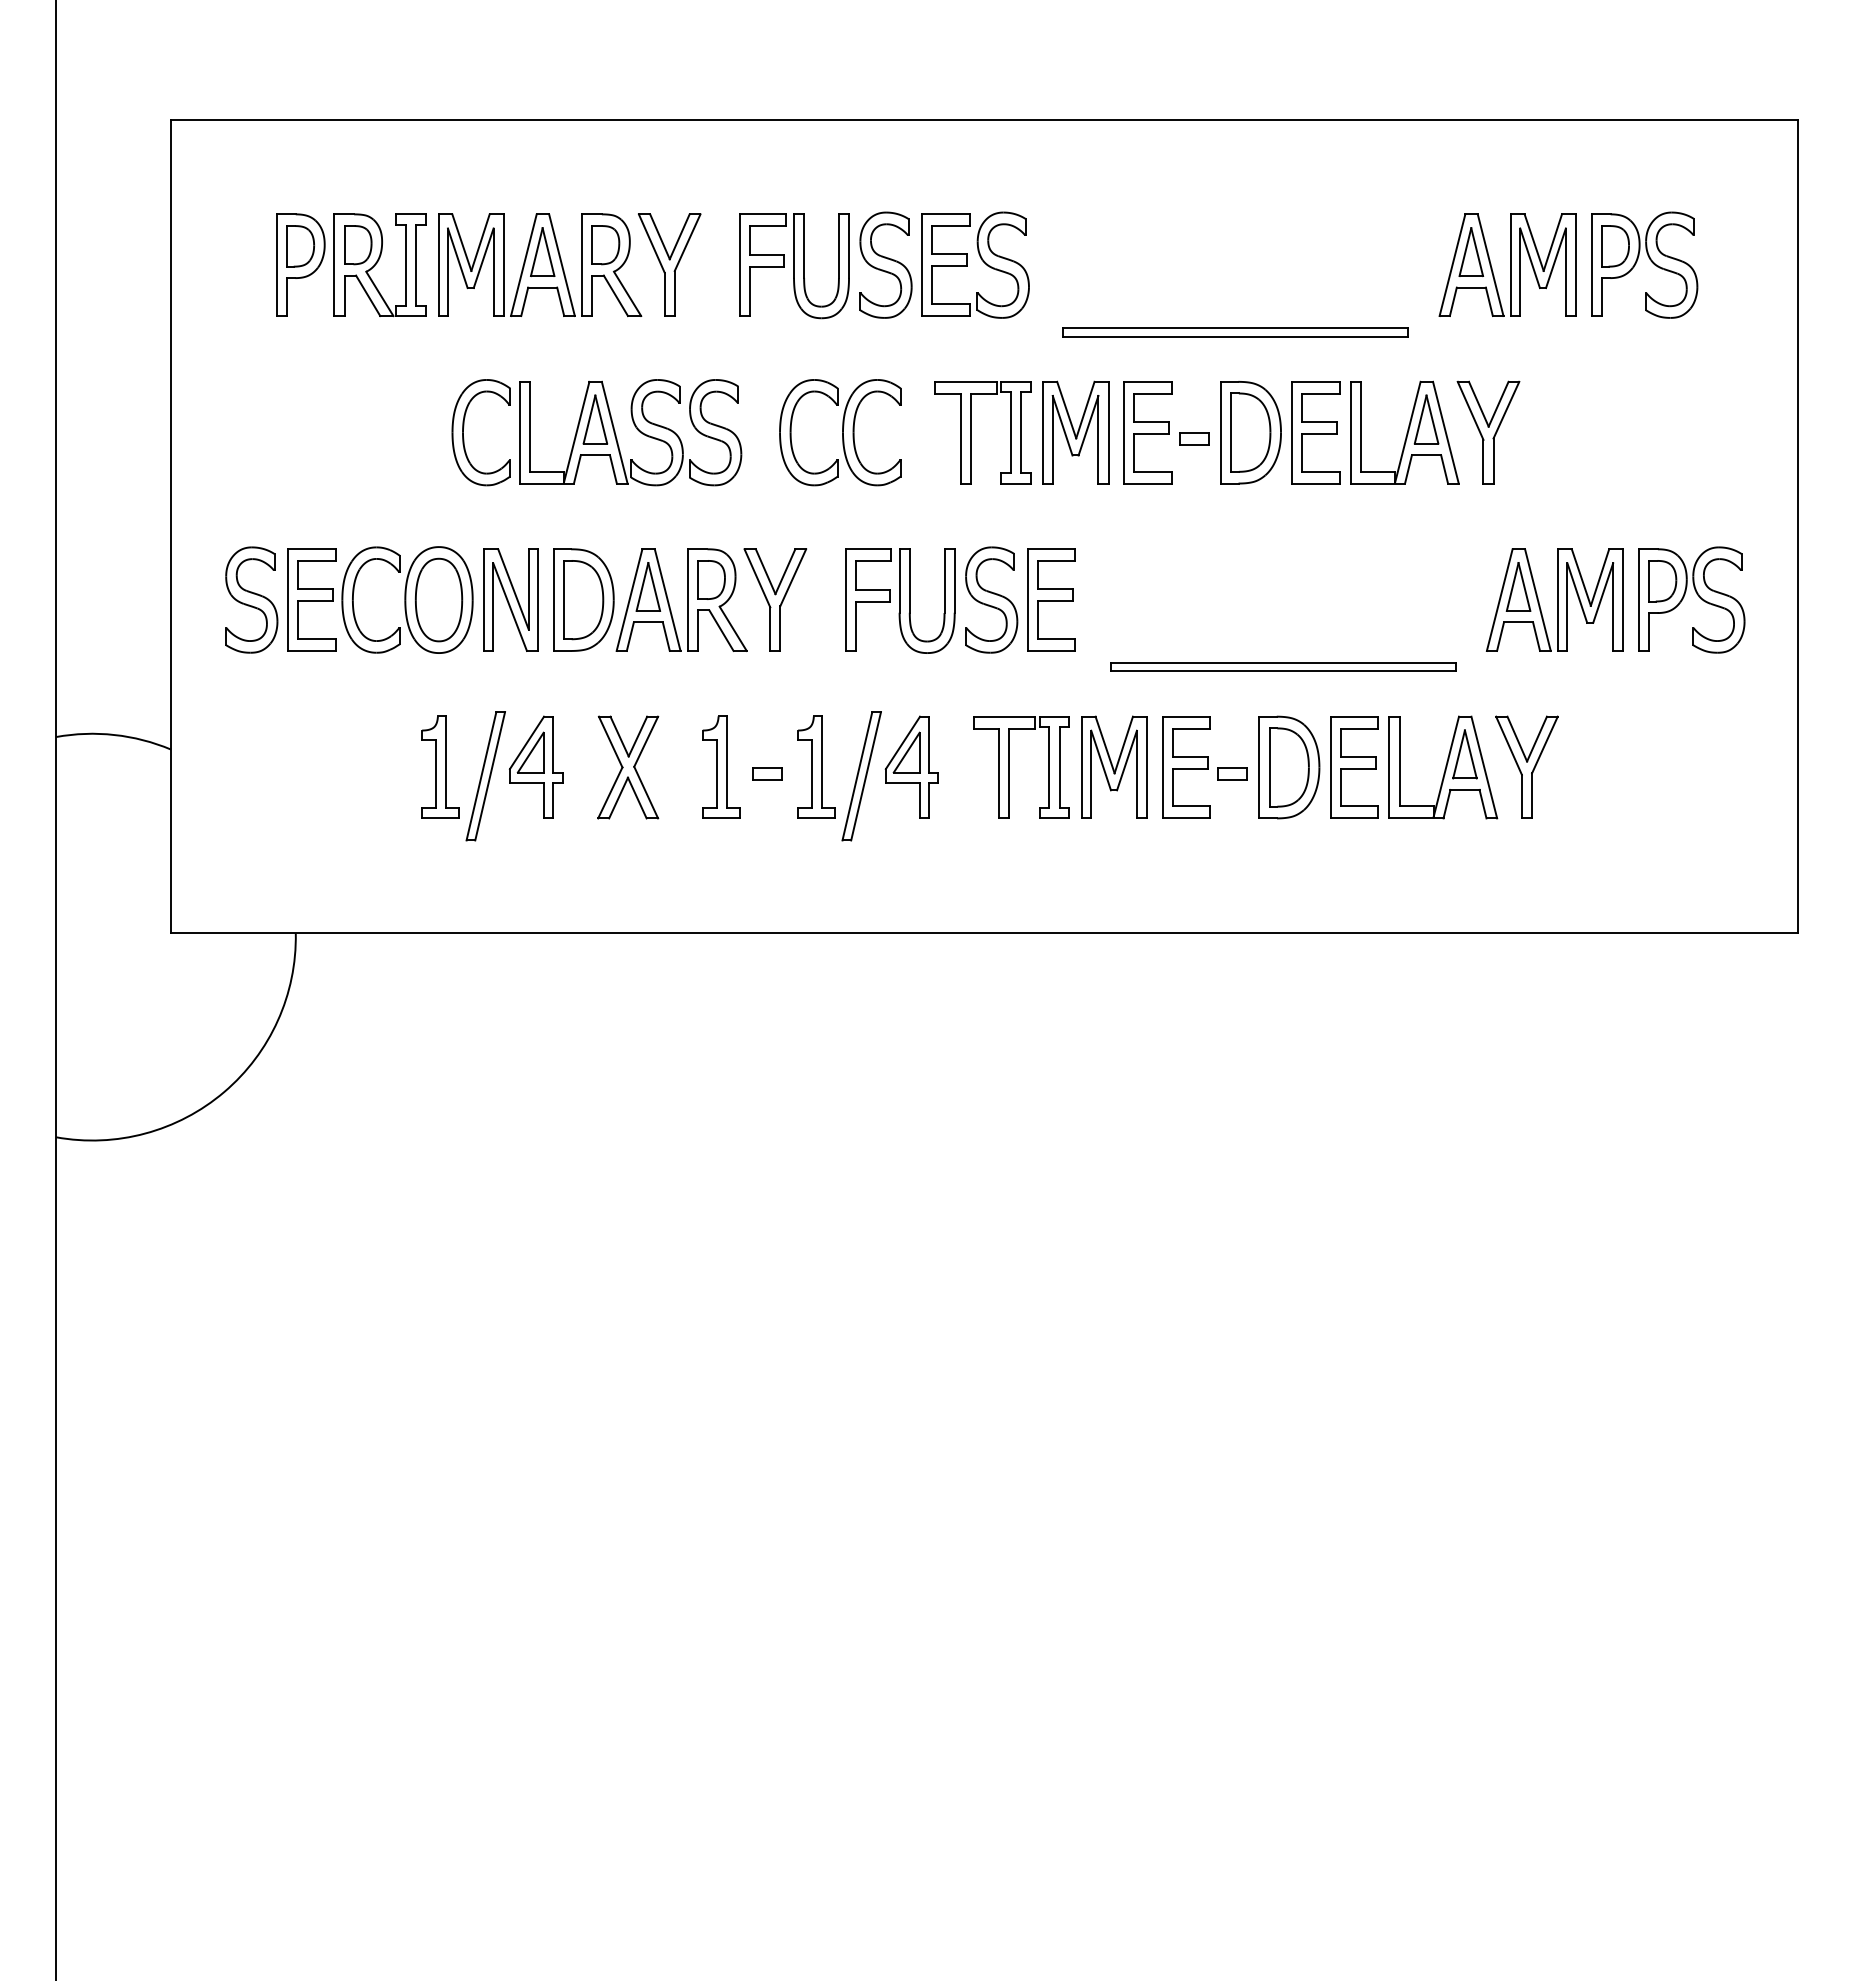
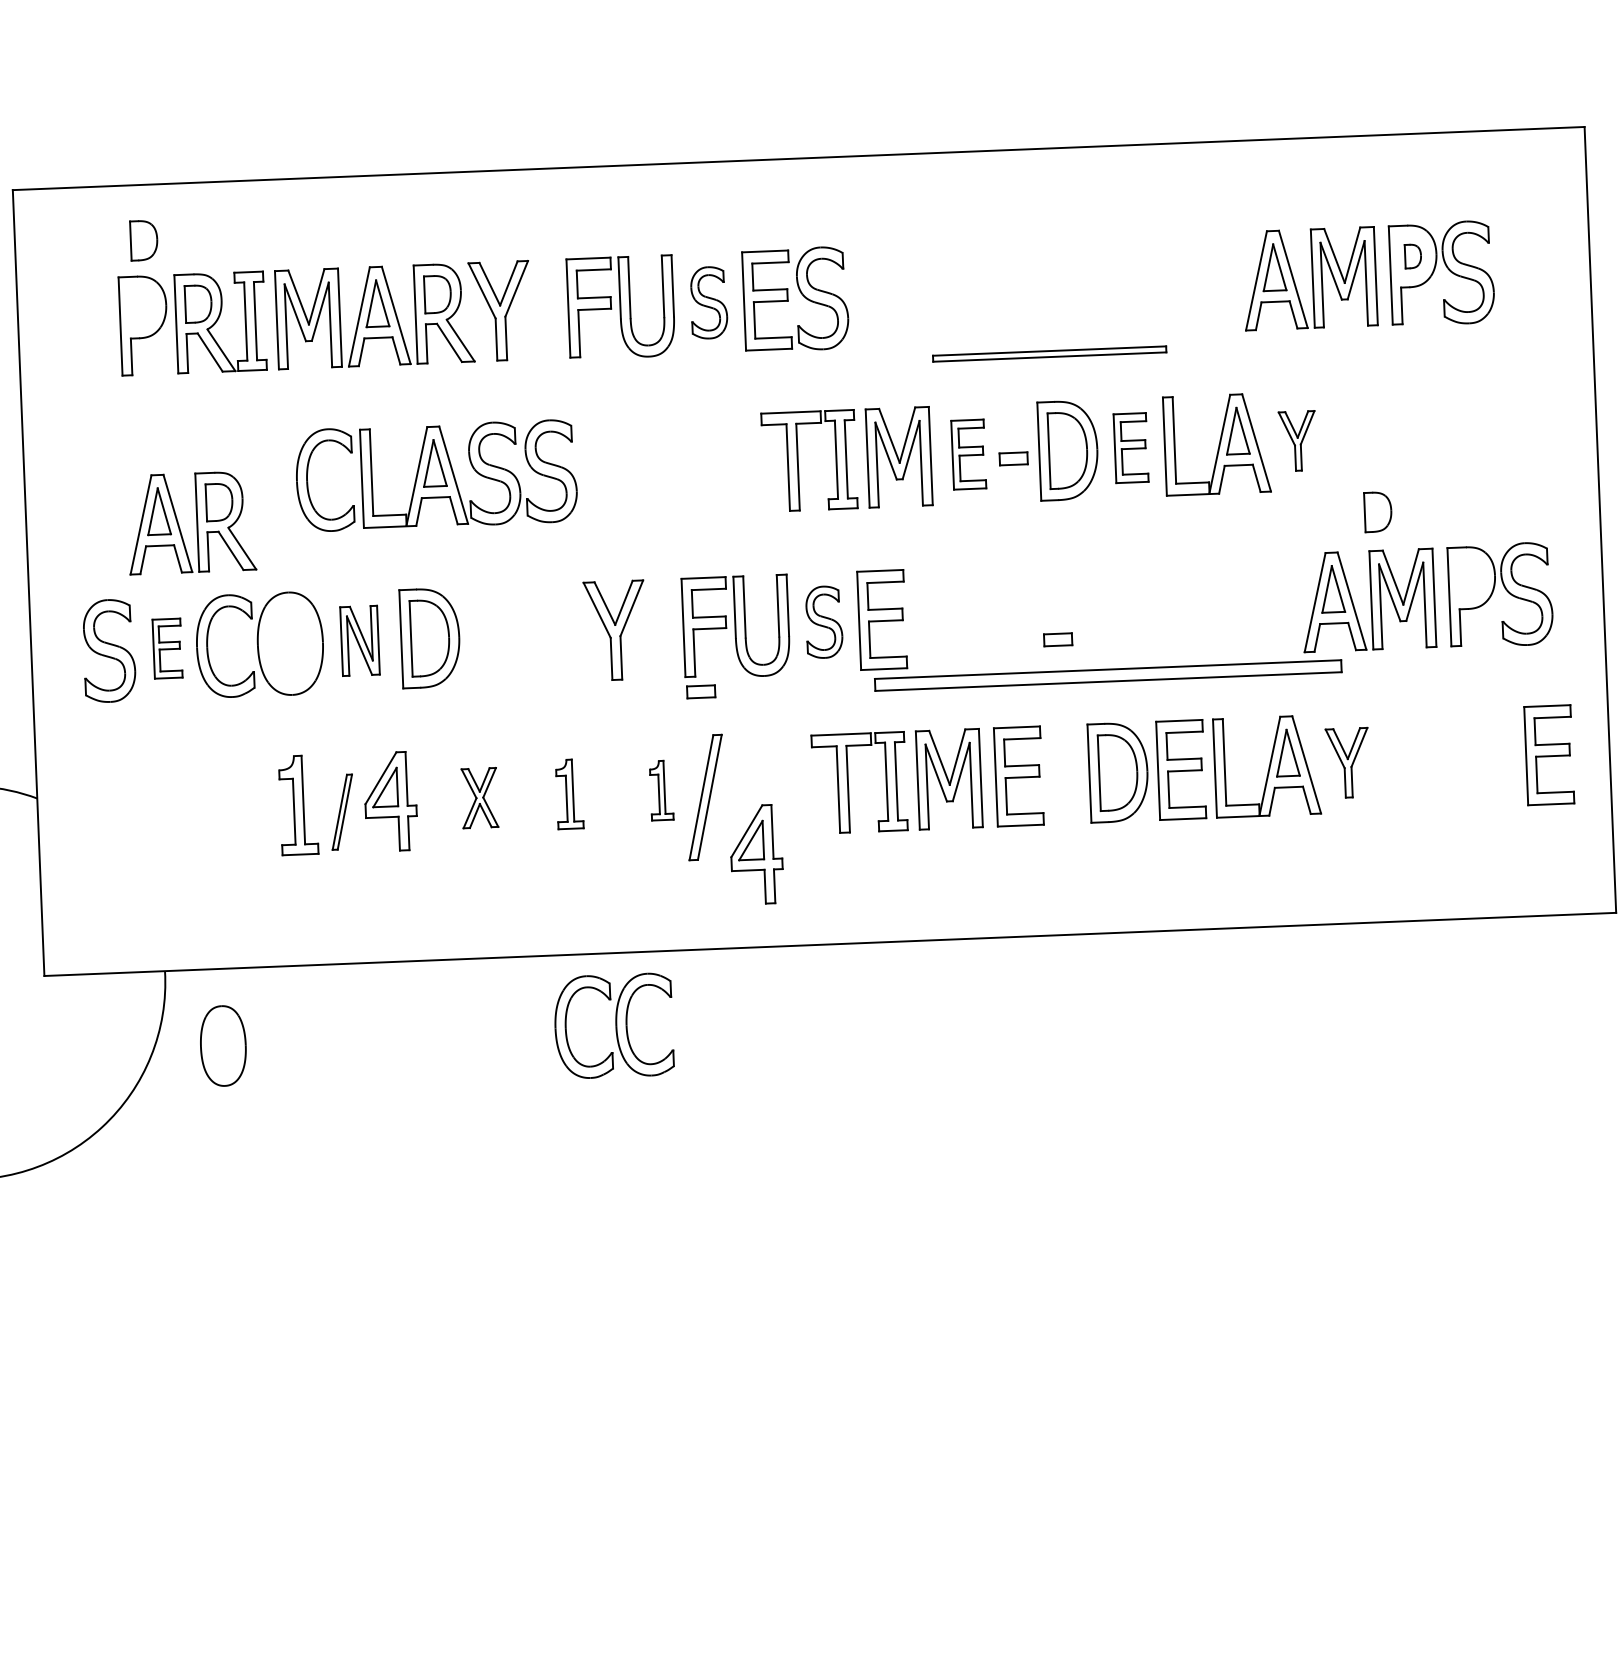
part: (300, 246) -> (144, 240), moved
part: (1615, 246) -> (1413, 256), size x0.6
part: (885, 264) -> (708, 302), size x0.7
part: (1235, 332) -> (1049, 354), size x0.7
part: (840, 432) -> (613, 1025), moved
part: (1147, 432) -> (968, 454), size x0.7
part: (1315, 432) -> (1130, 447), size x0.7
part: (1488, 432) -> (1297, 441), size x0.6
part: (1662, 581) -> (1378, 512), moved
part: (311, 599) -> (167, 648), size x0.6
part: (438, 599) -> (222, 1045), moved
part: (510, 599) -> (359, 640), size x0.7
part: (681, 599) -> (191, 522), moved
part: (991, 599) -> (824, 621), size x0.7
part: (1283, 666) -> (1108, 675), size x1.4
part: (721, 766) -> (569, 793), size x0.7
part: (816, 766) -> (661, 789), size x0.6
part: (911, 766) -> (756, 853), moved
part: (1526, 766) -> (1347, 762), size x0.7
part: (628, 767) -> (479, 798), size x0.6
part: (1735, 767) -> (1549, 755), added
part: (767, 773) -> (701, 691), moved
part: (1232, 773) -> (1058, 639), moved
part: (485, 776) -> (342, 812), size x0.6

